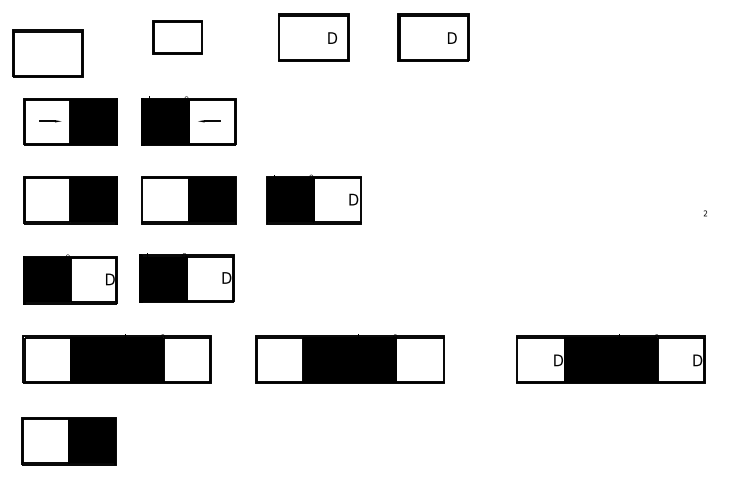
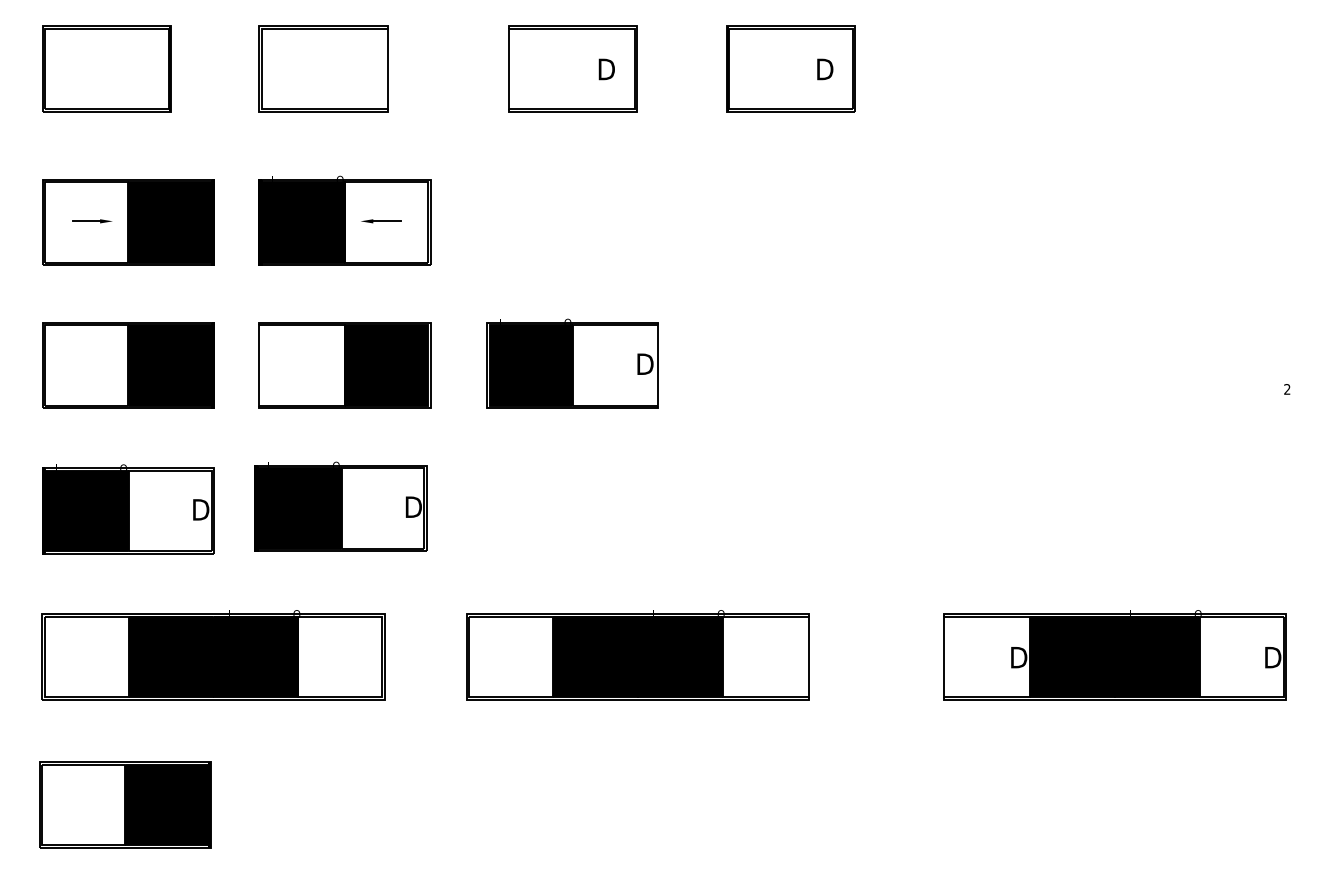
part: (177, 37) -> (323, 68), size x1.43
part: (47, 53) -> (106, 68), moved

